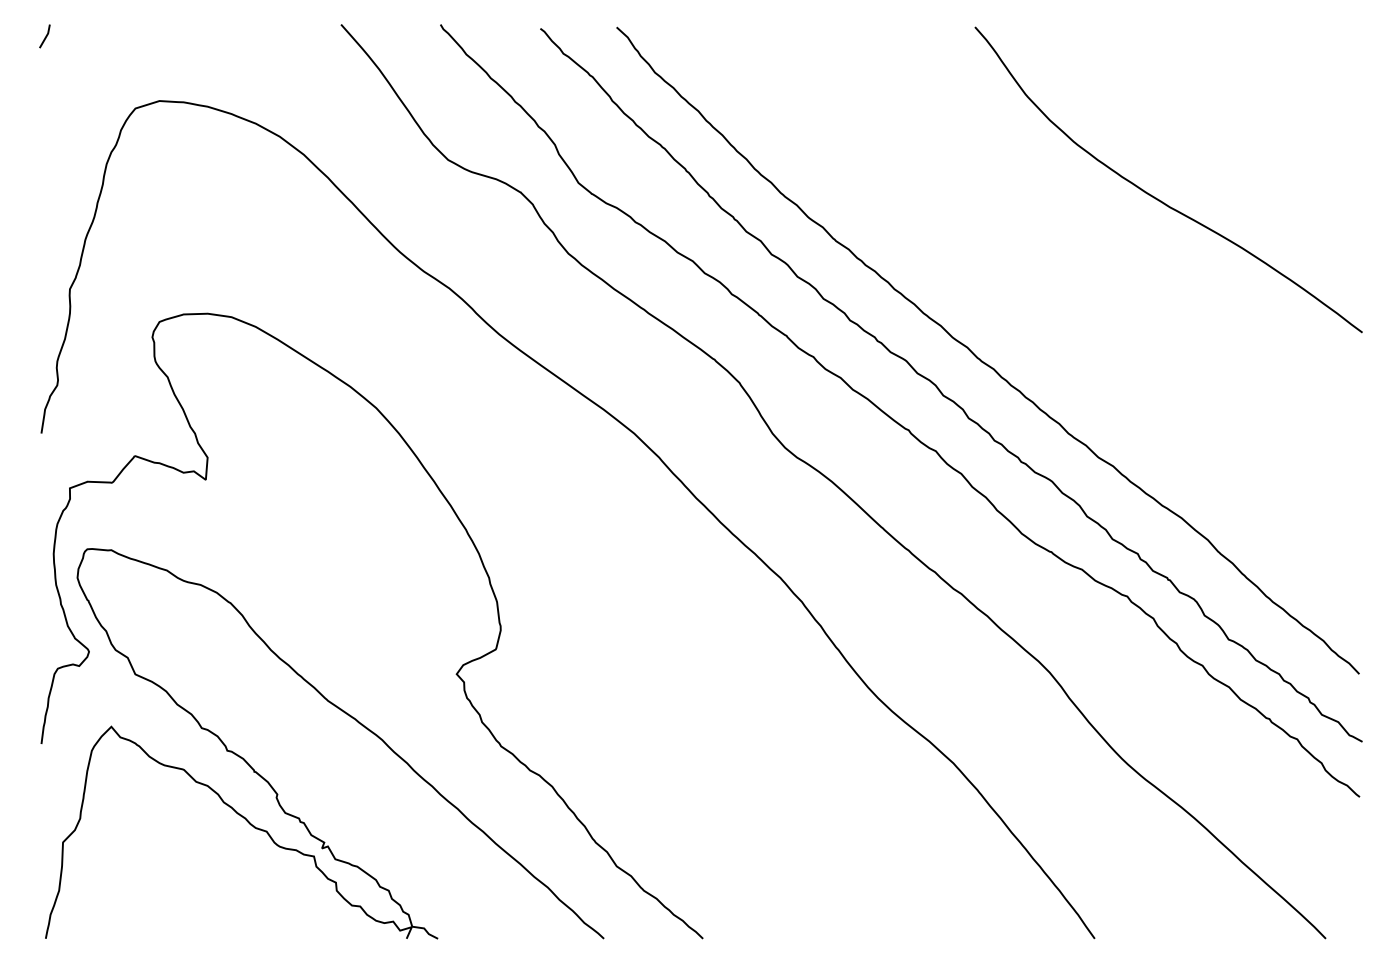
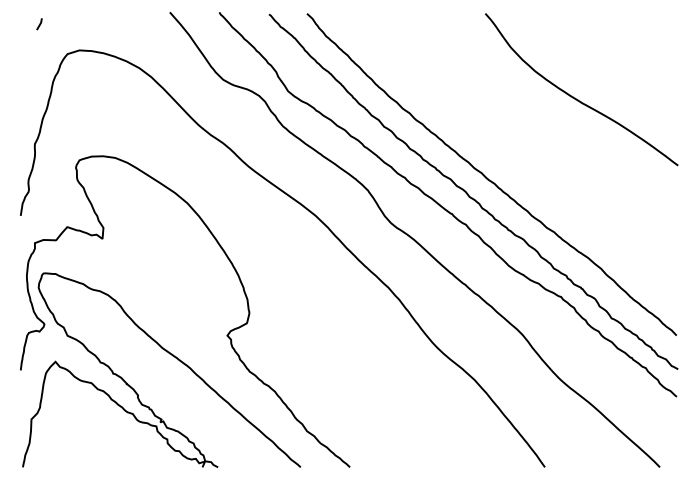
line: (44, 36) -> (39, 24), moved

